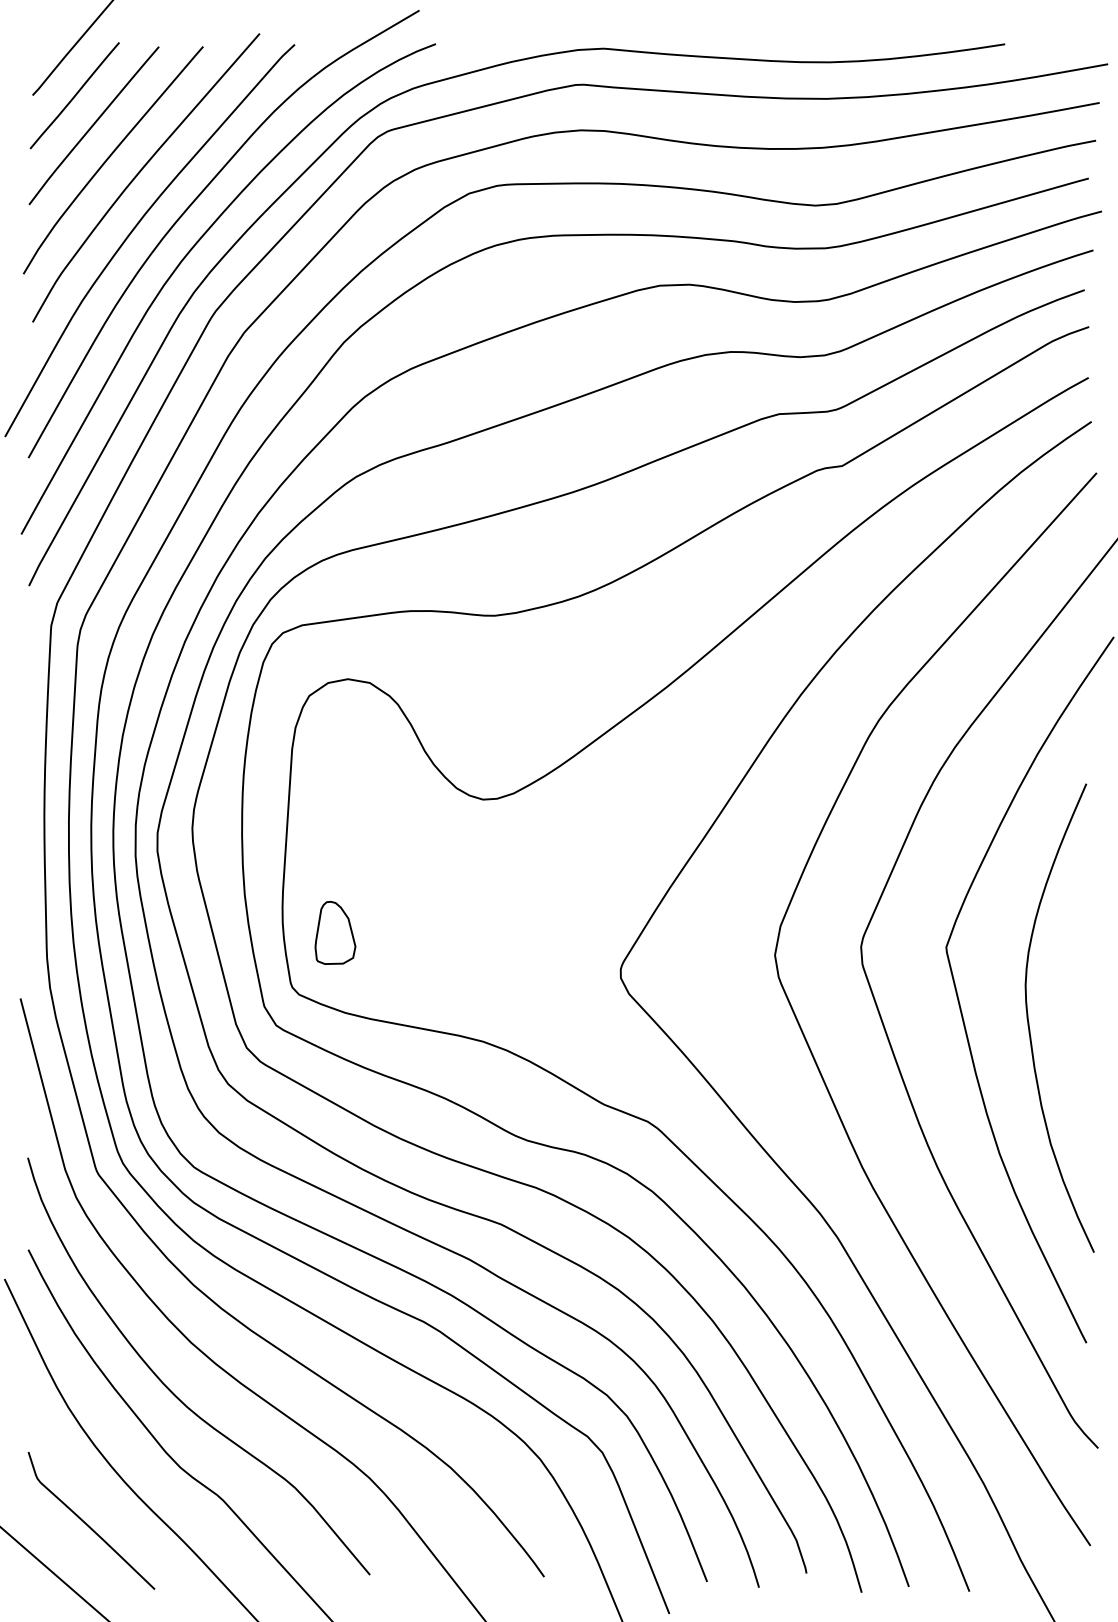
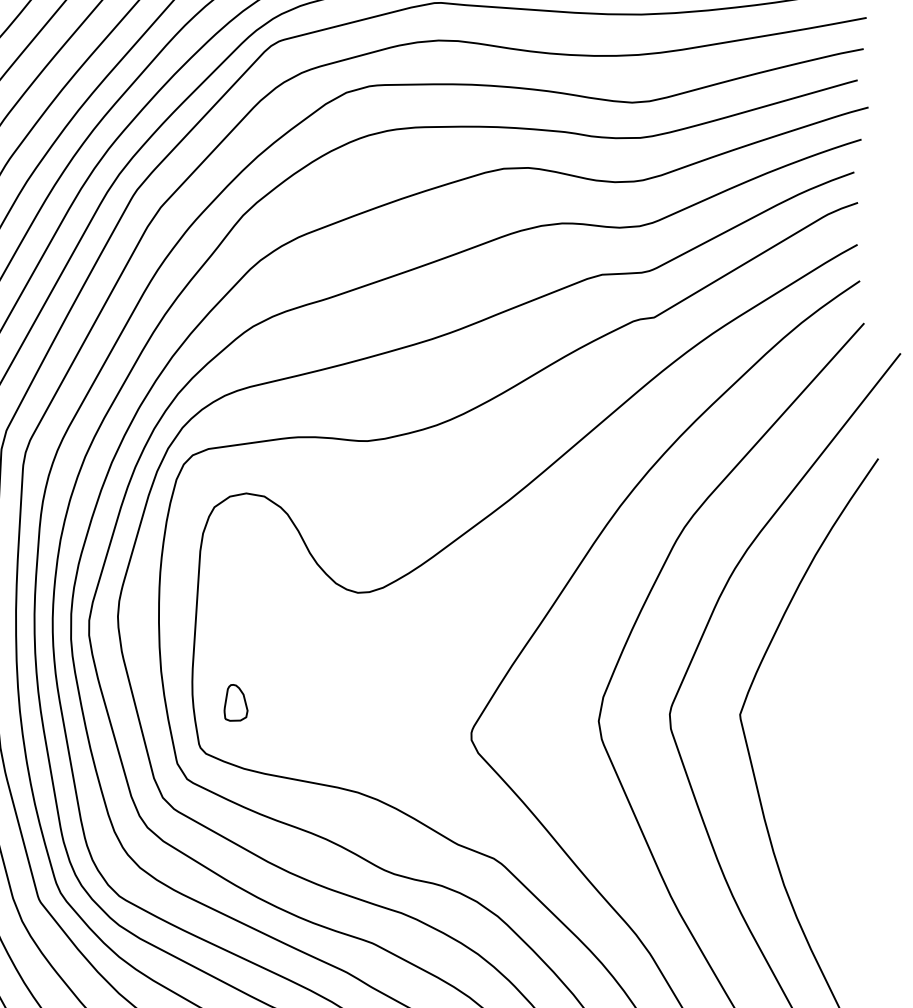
part: (335, 932) -> (236, 702), size x0.7
curve: (1029, 1022) -> (808, 776), removed

